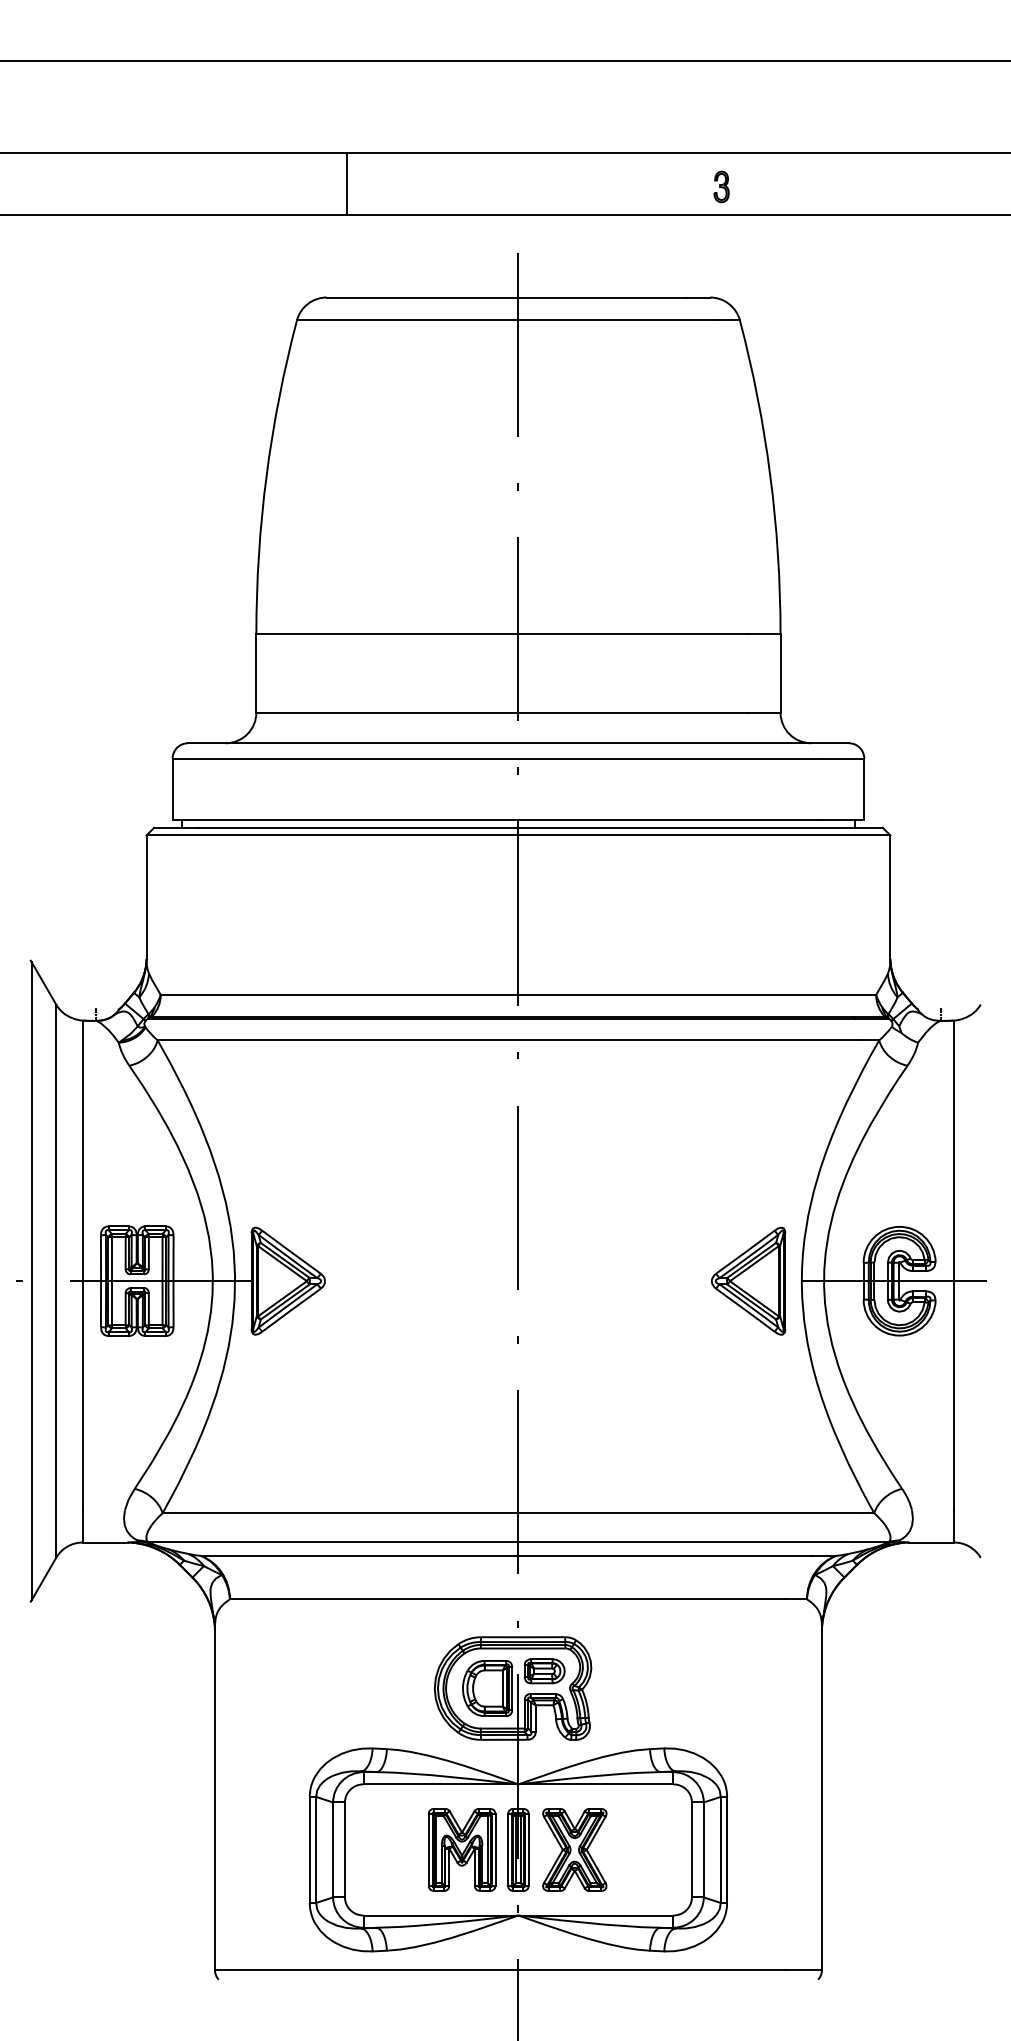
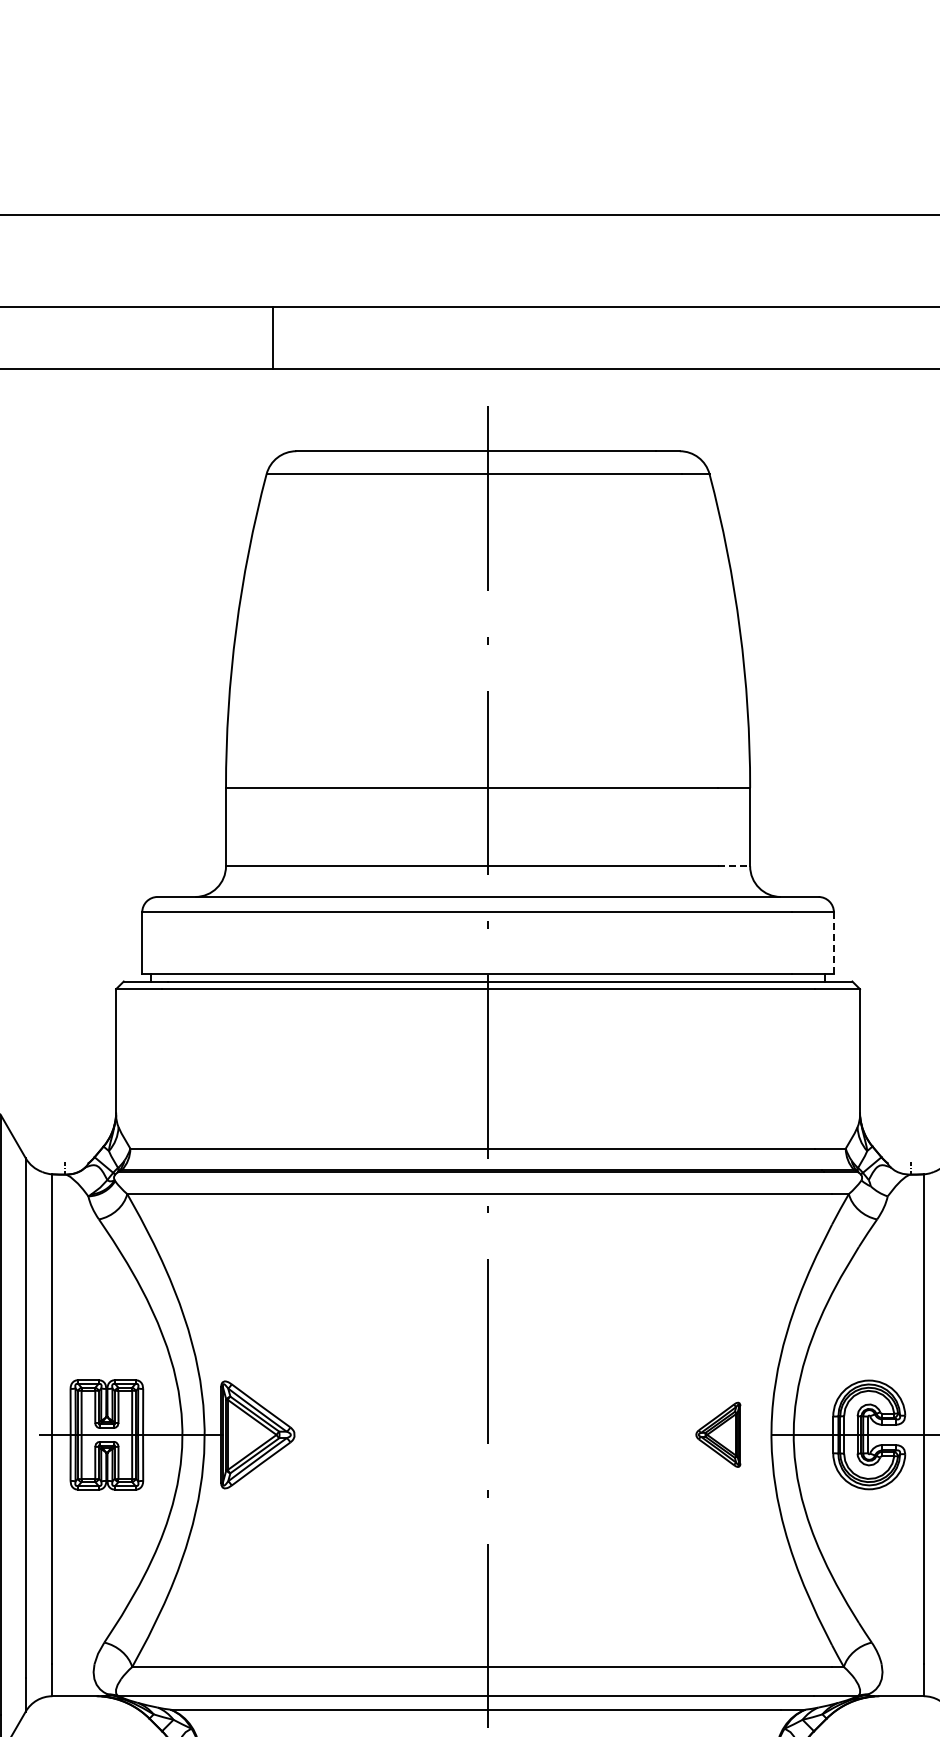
line: (346, 183) -> (273, 337), moved
part: (721, 186) -> (691, 340), removed
line: (764, 712) -> (734, 866), solid -> dashed
line: (864, 789) -> (834, 943), solid -> dashed
part: (748, 1280) -> (718, 1434), size x0.6

